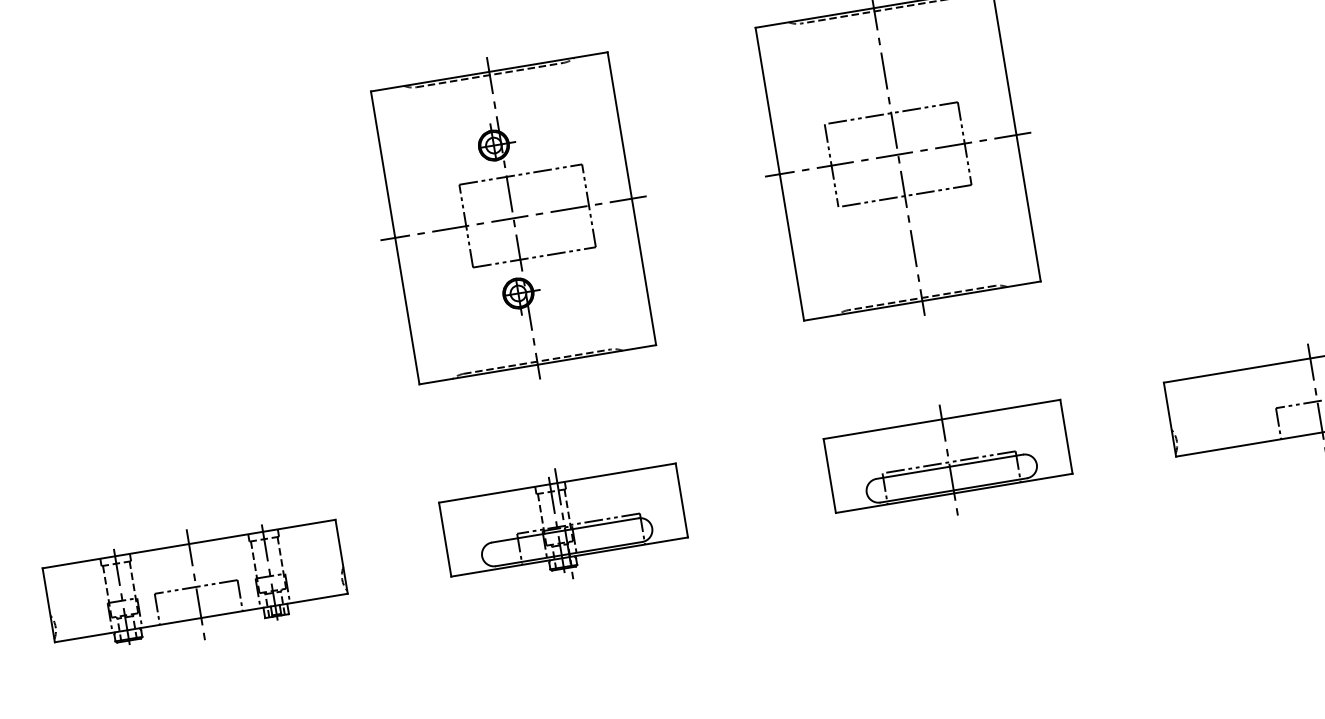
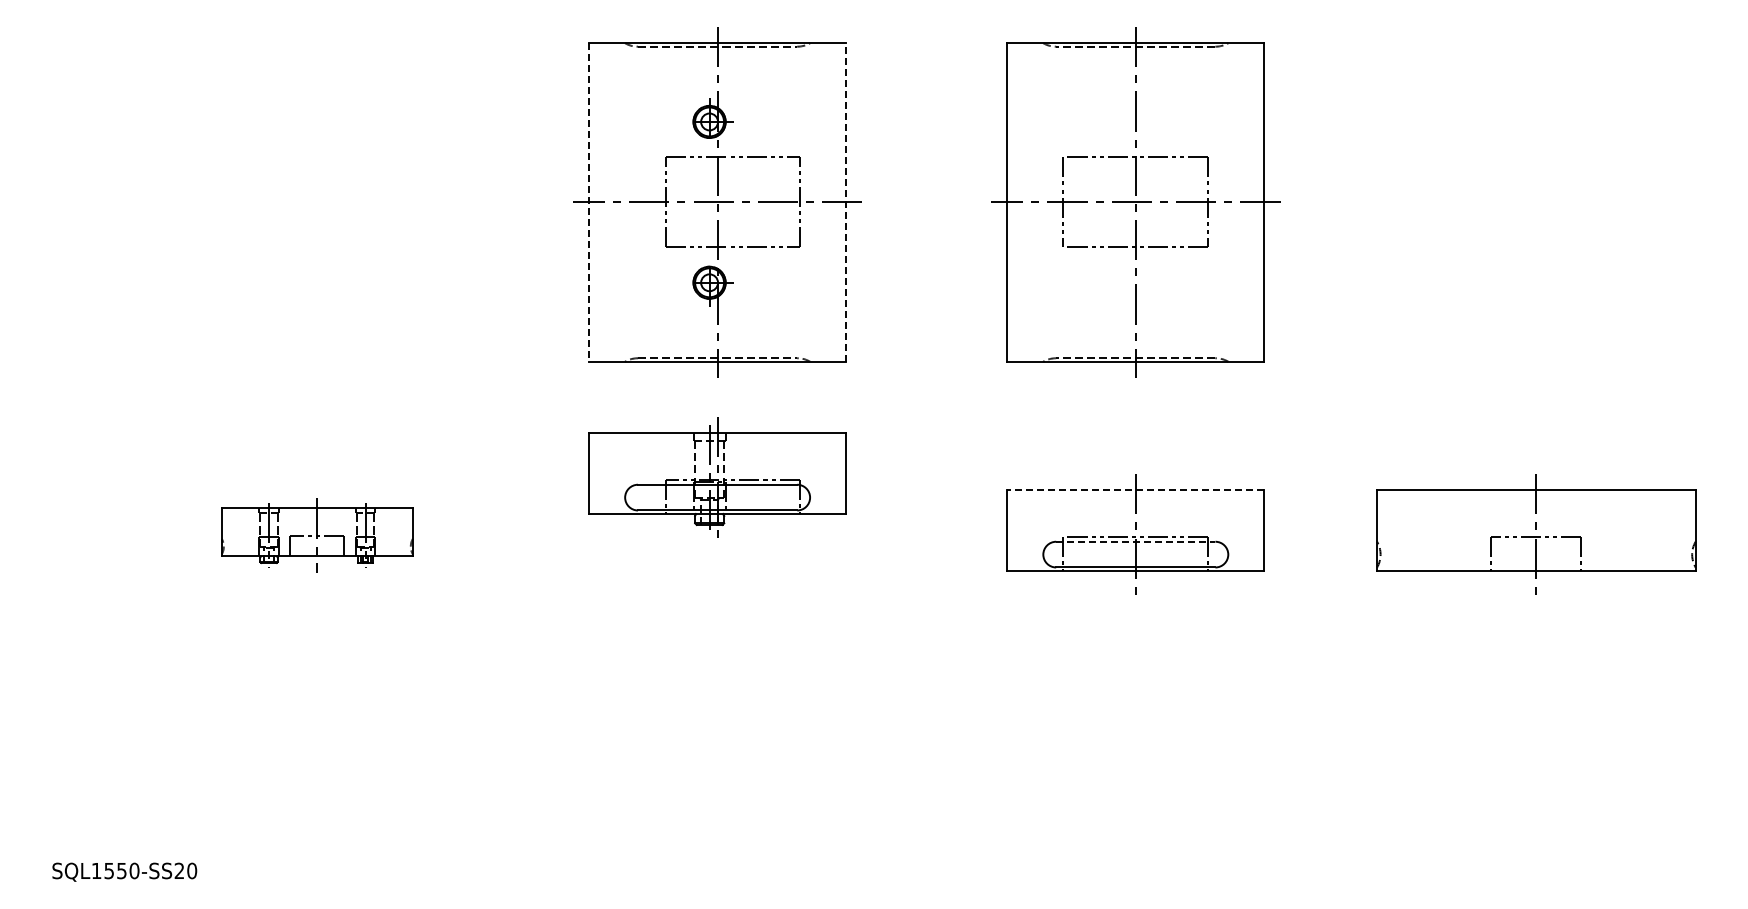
line: (631, 197) -> (846, 201), solid -> dashed
line: (394, 238) -> (588, 202), solid -> dashed
line: (941, 419) -> (1135, 490), solid -> dashed
line: (949, 466) -> (1135, 541), solid -> dashed
part: (564, 523) -> (717, 477), moved
part: (196, 584) -> (317, 534), size x0.6

